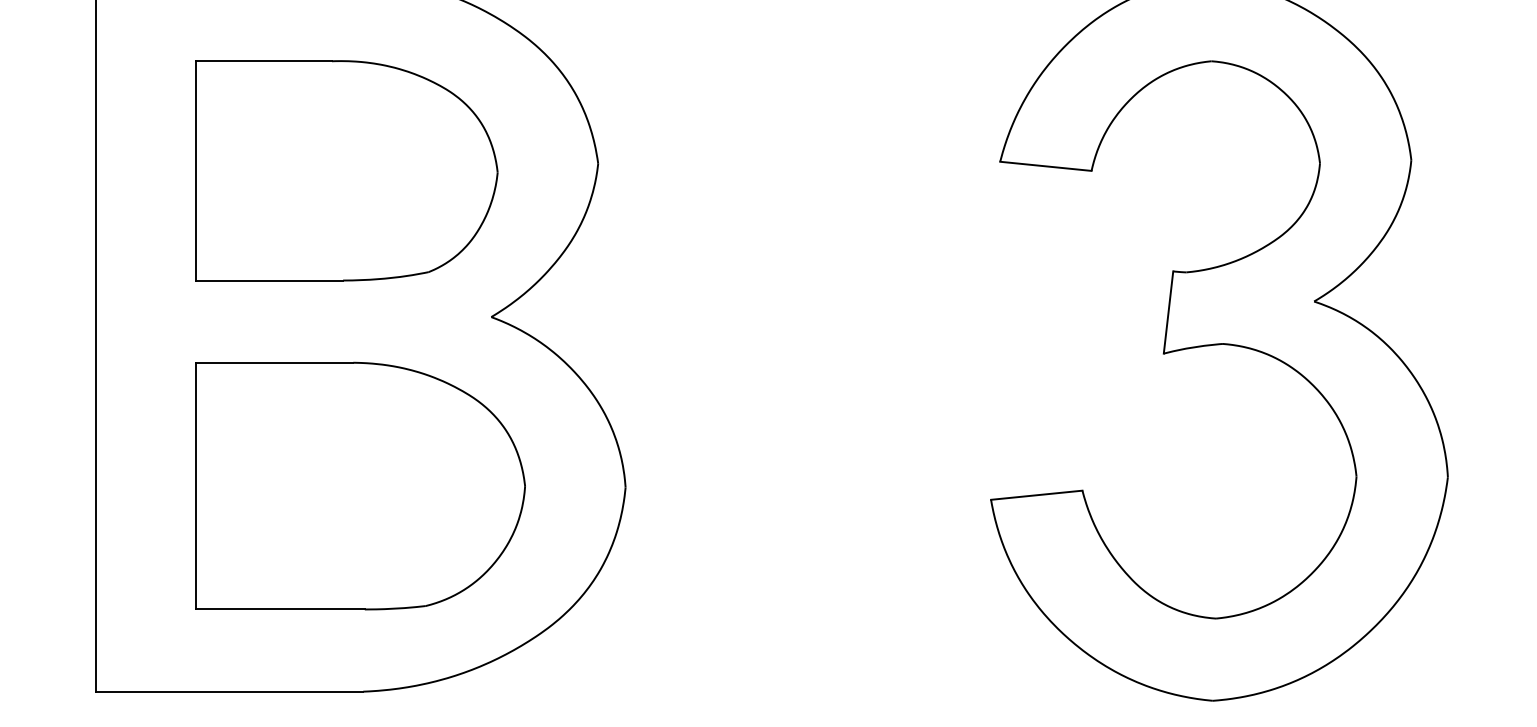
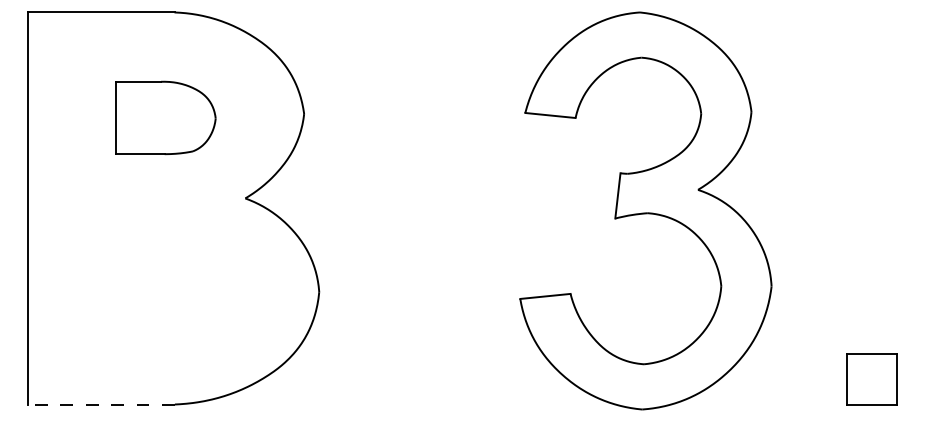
part: (346, 169) -> (165, 117), size x0.6
part: (360, 486) -> (173, 291), removed
line: (229, 691) -> (101, 404), solid -> dashed

